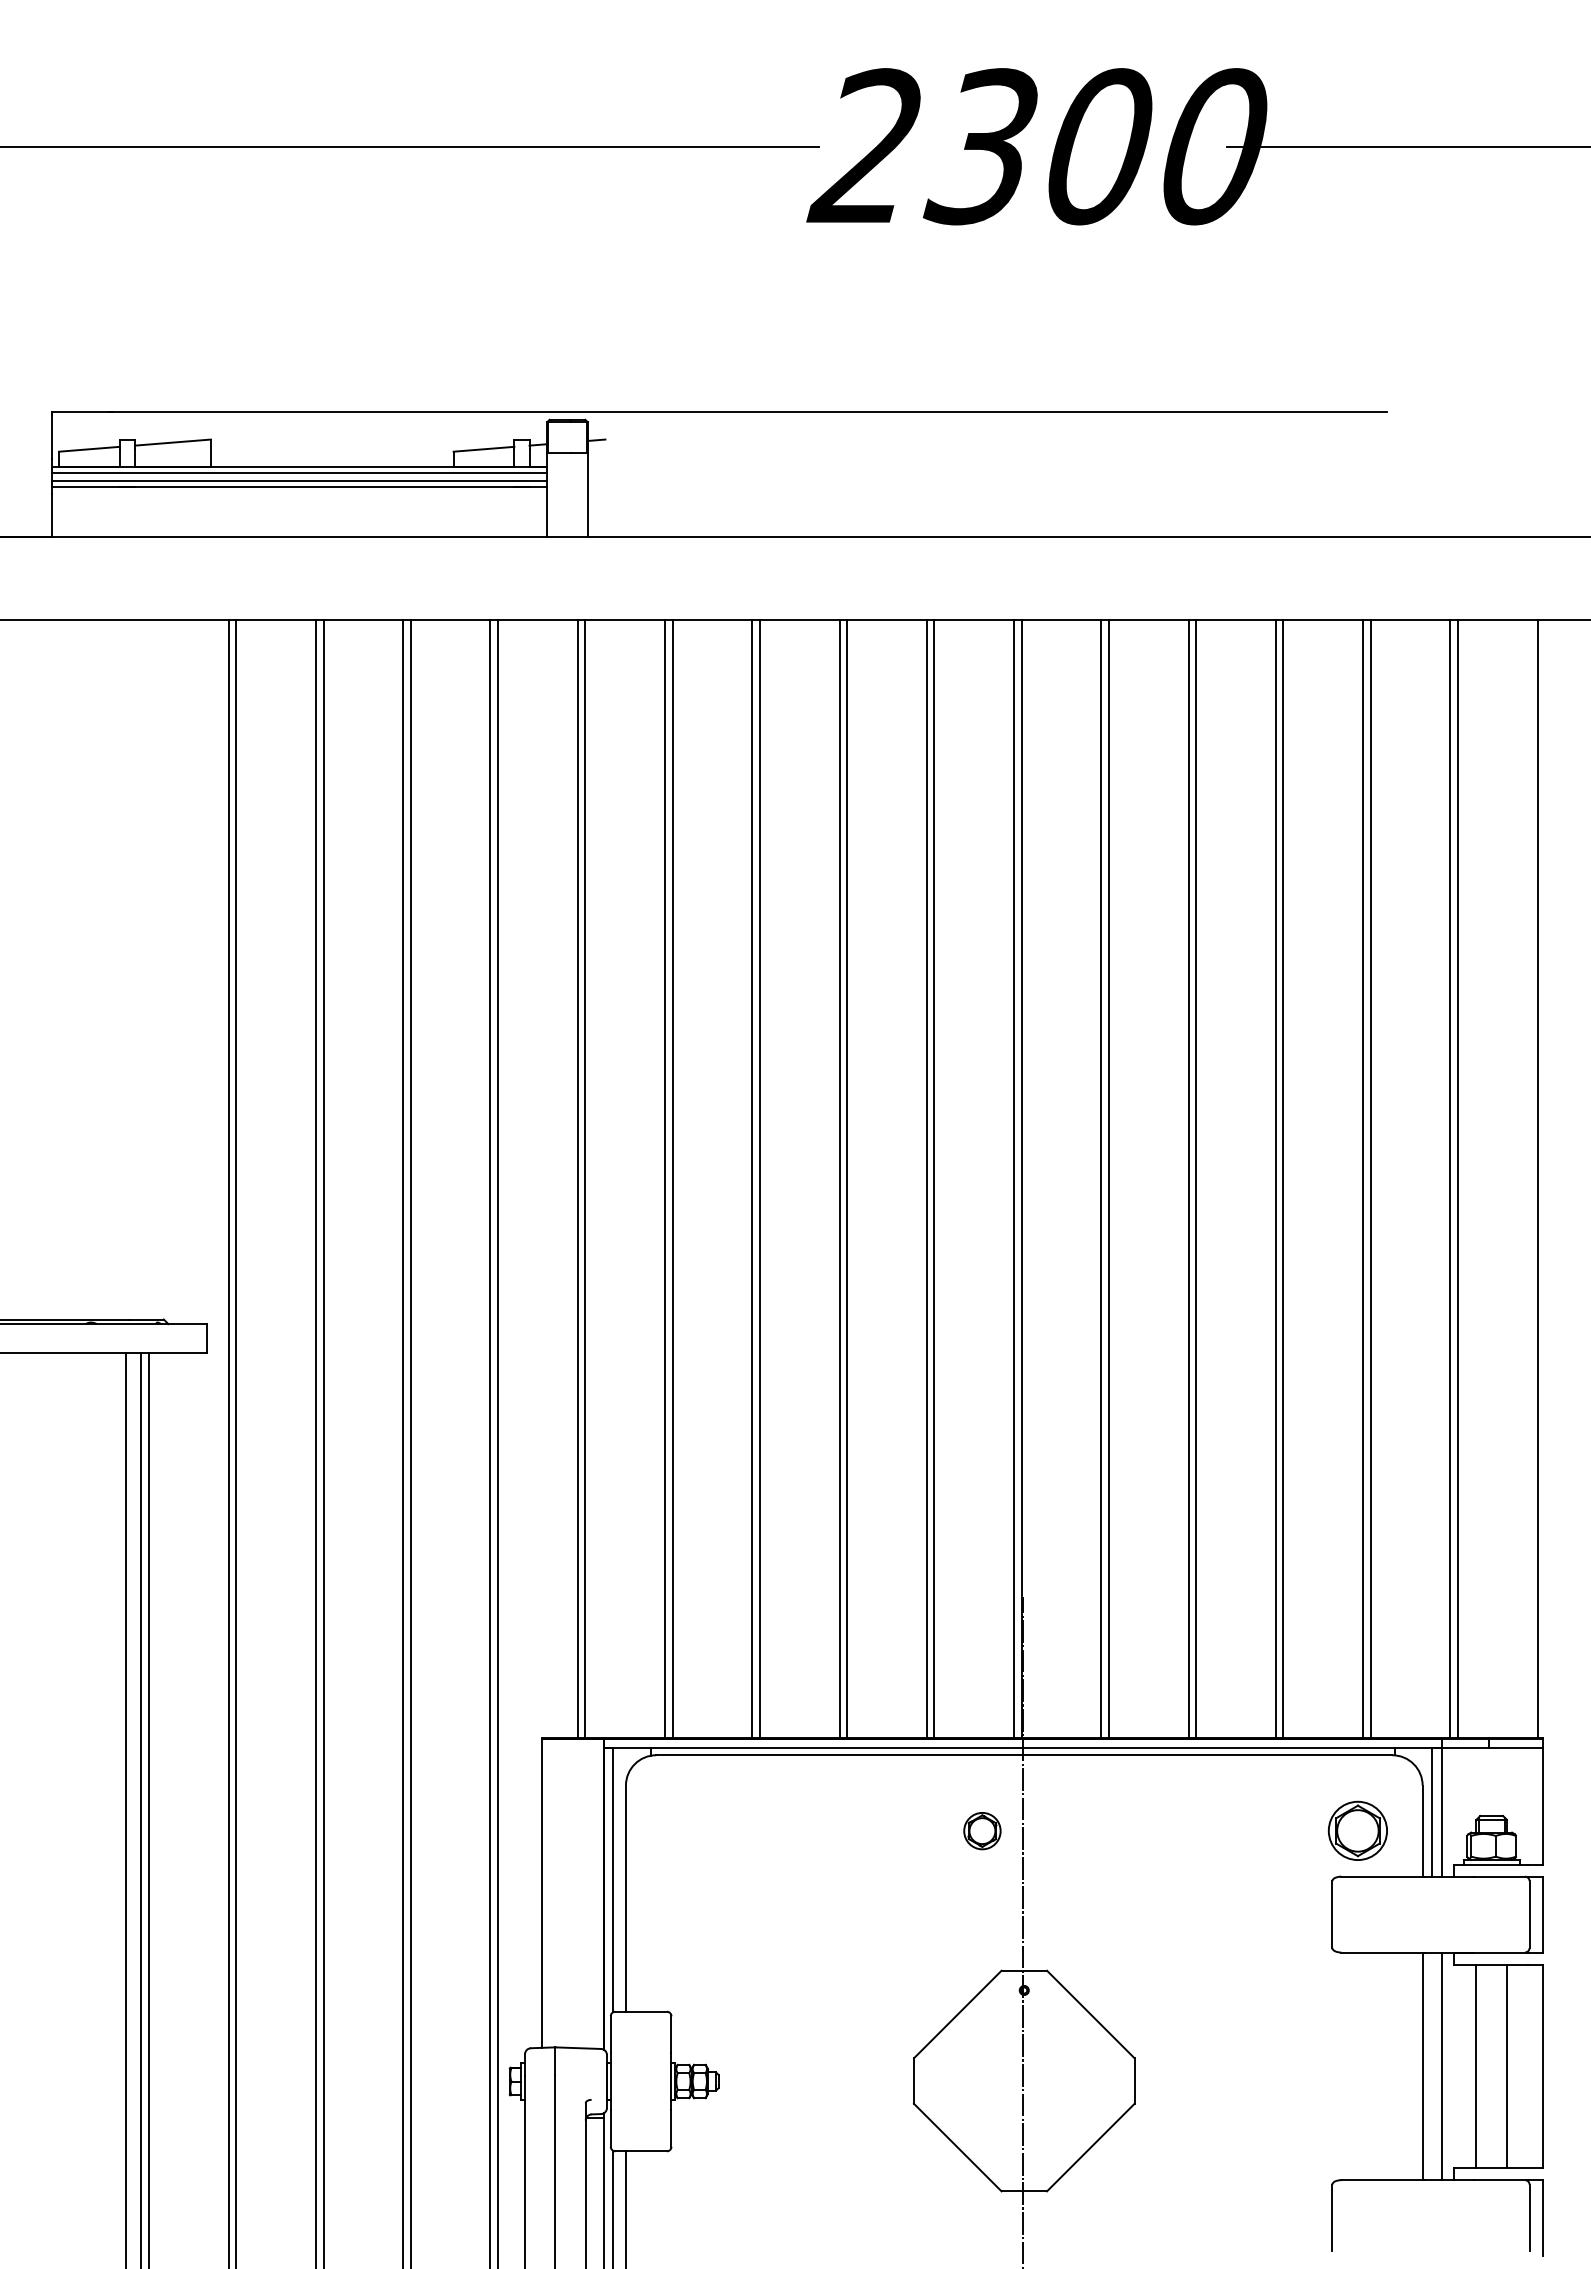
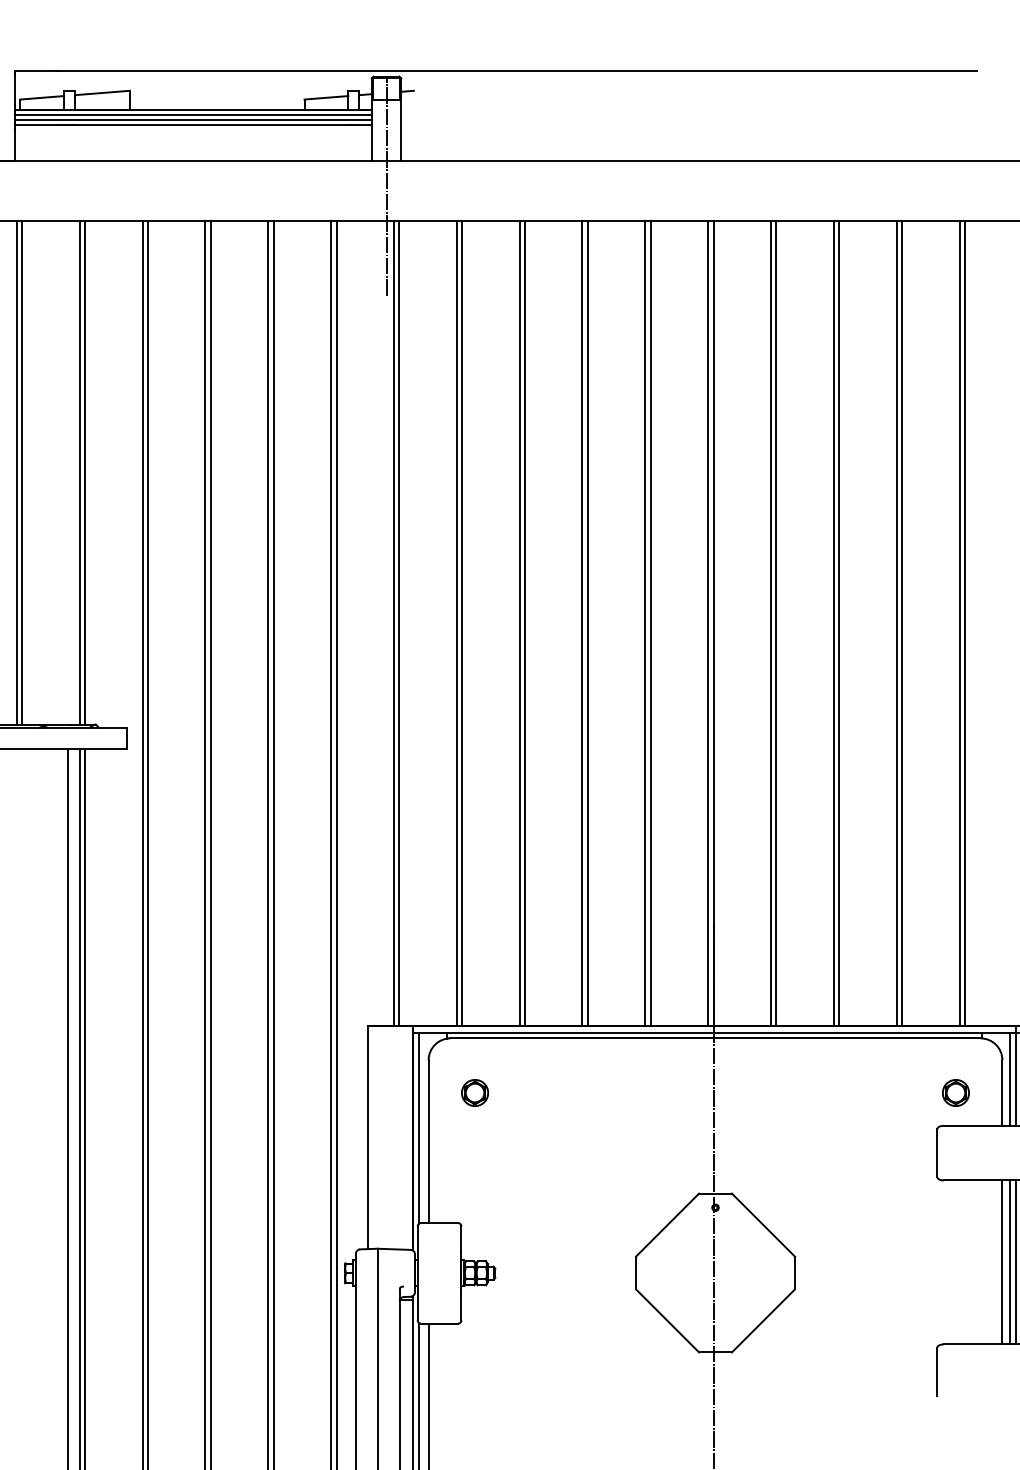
line: (567, 571) -> (386, 185), added
line: (54, 969) -> (17, 472), added
line: (61, 969) -> (22, 472), added
line: (141, 969) -> (79, 472), added
line: (149, 969) -> (85, 472), added
part: (982, 1831) -> (475, 1093), moved
part: (1358, 1831) -> (956, 1093), size x0.62
line: (1432, 2066) -> (1009, 1262), added

